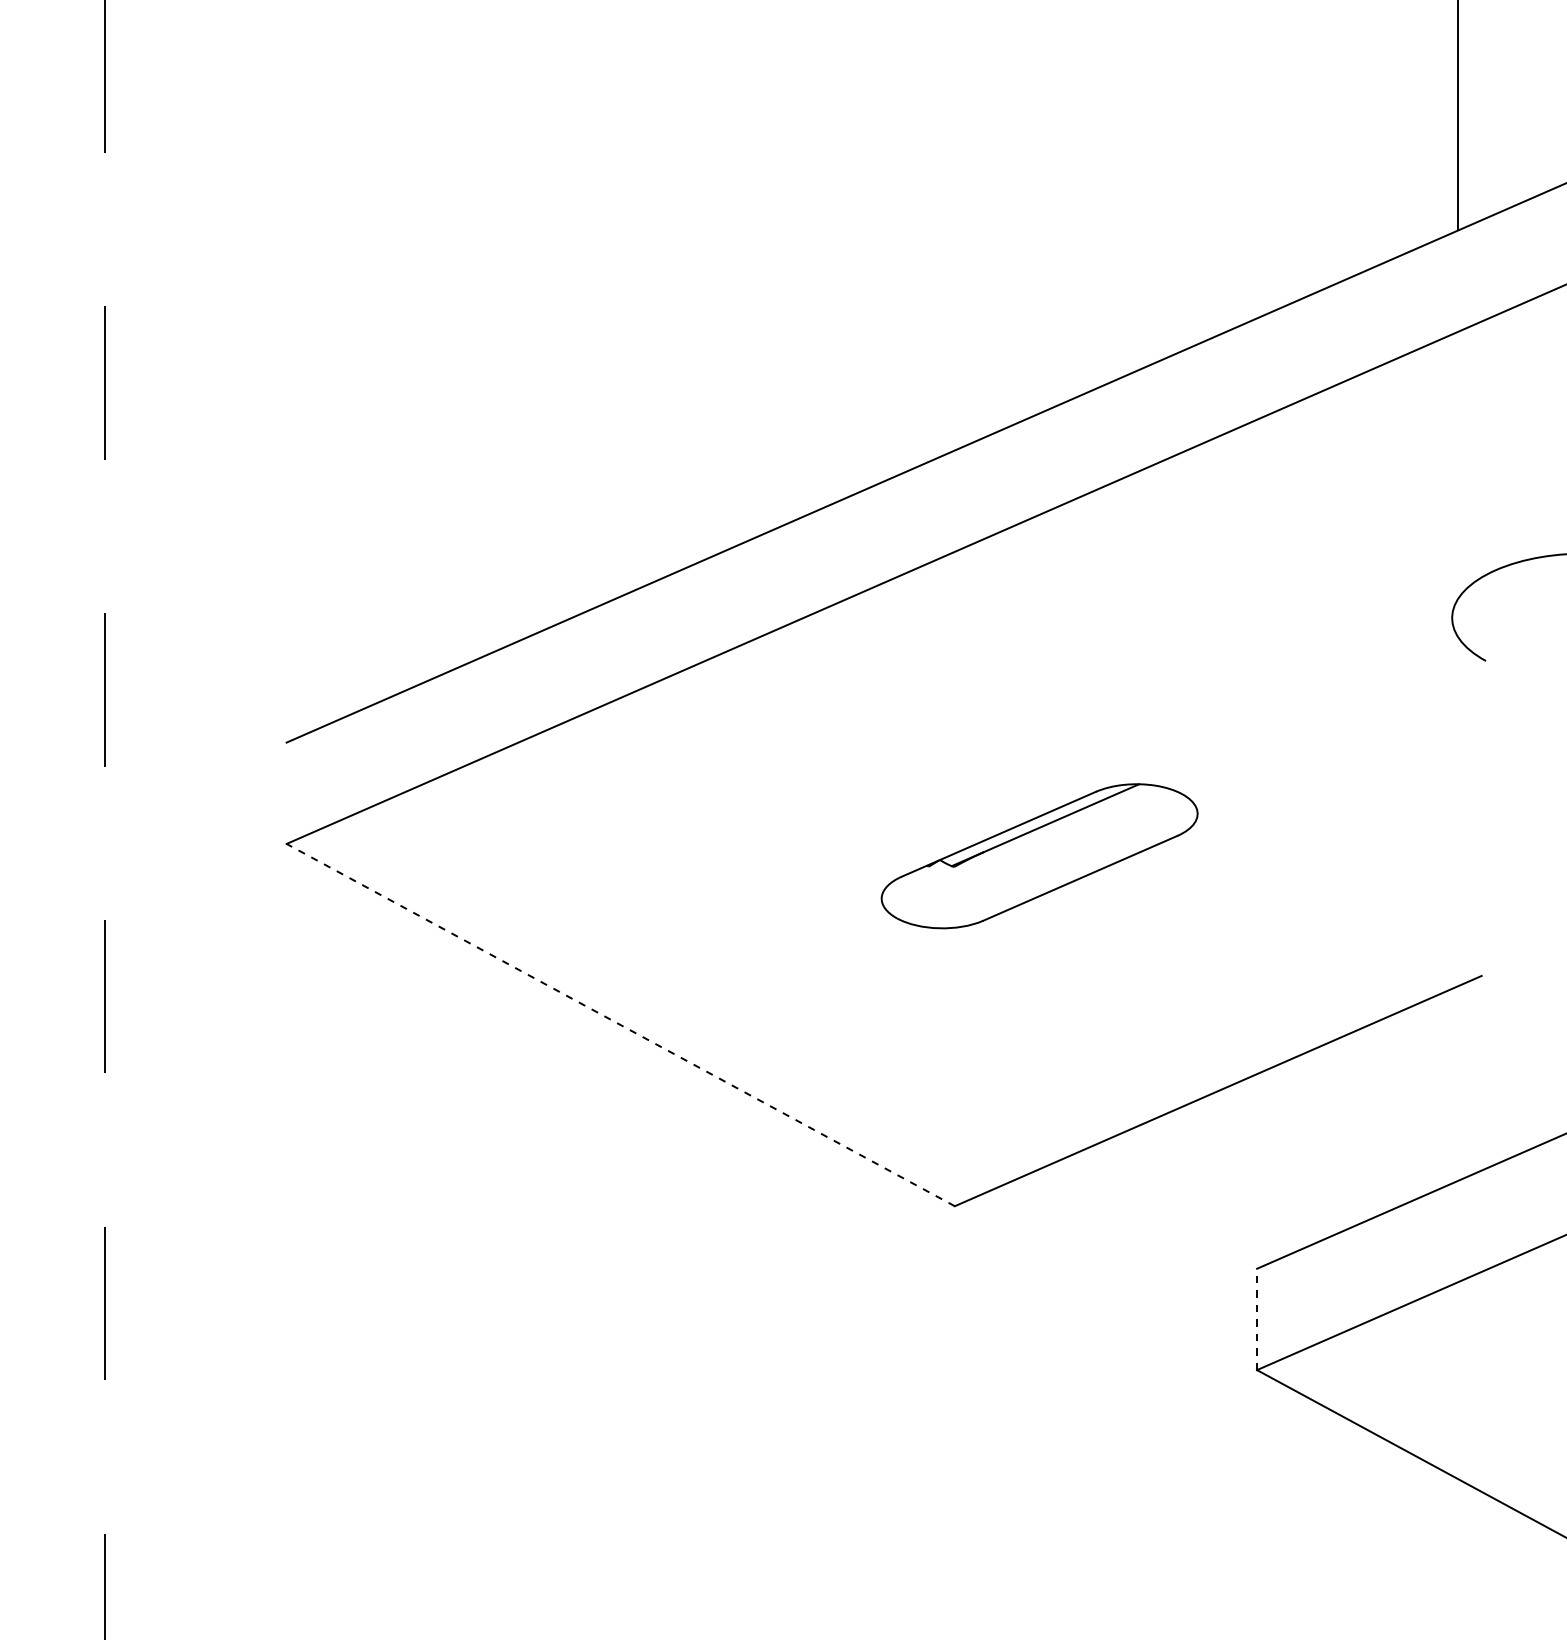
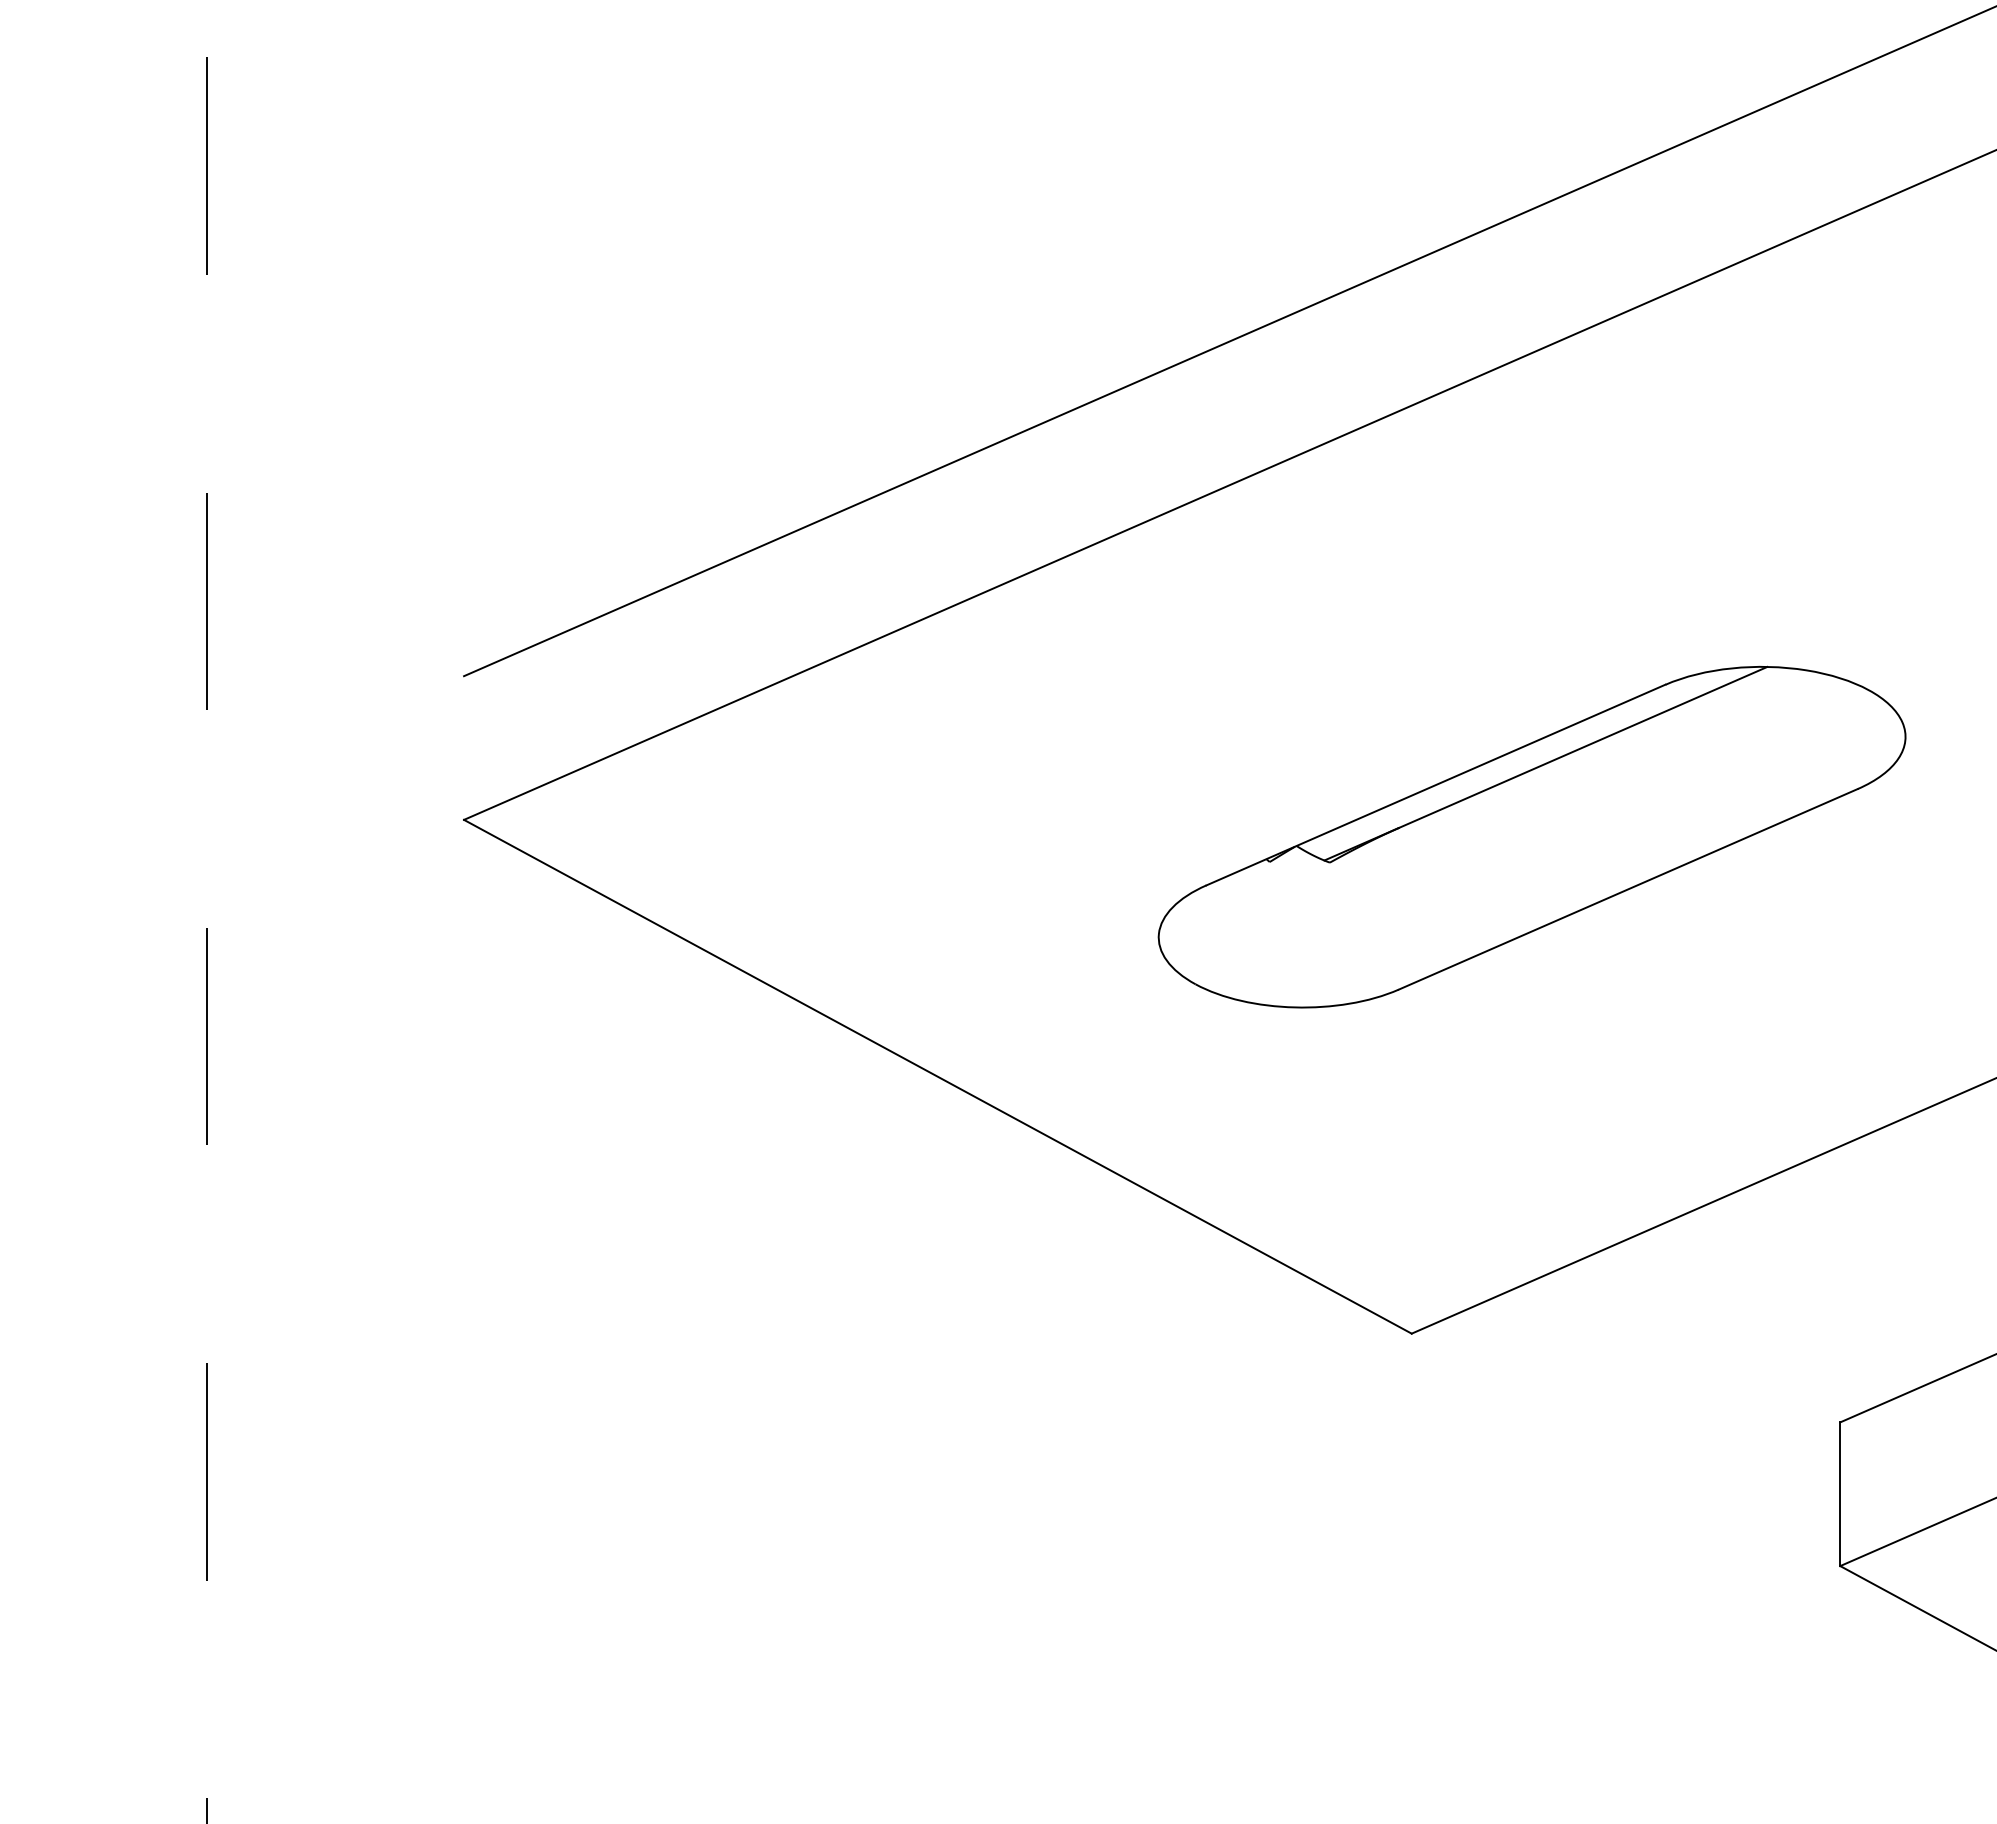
part: (1039, 856) -> (1531, 837), size x1.67
line: (620, 1024) -> (937, 1075), dashed -> solid
line: (1257, 1319) -> (1840, 1494), dashed -> solid

